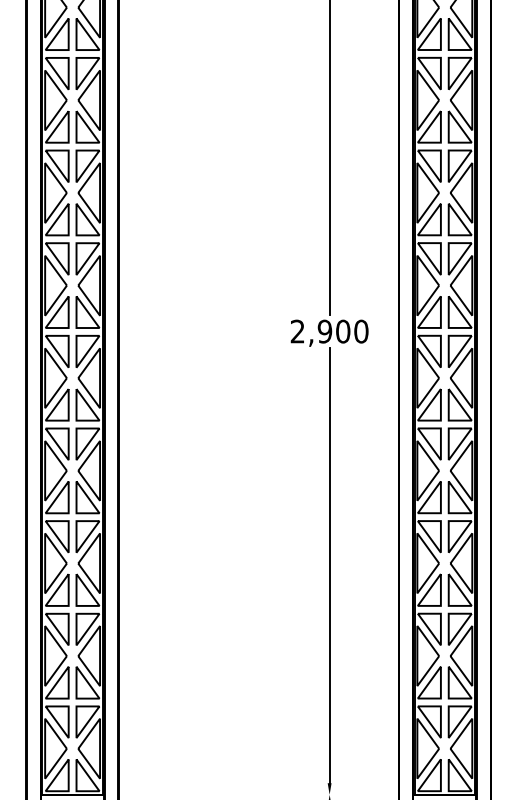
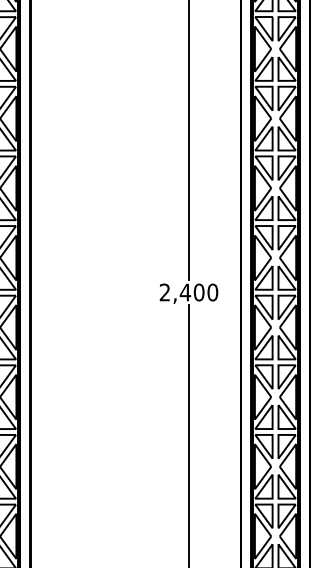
text: (324, 331) -> (185, 292), 2,900 -> 2,400

